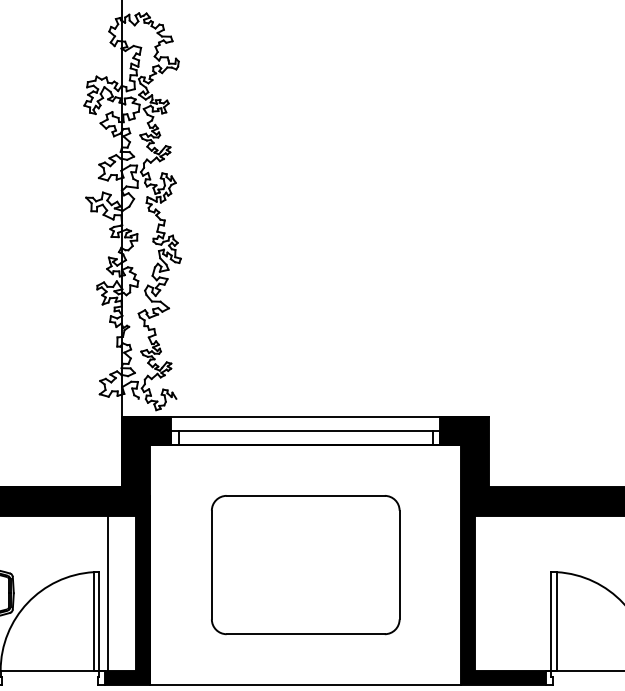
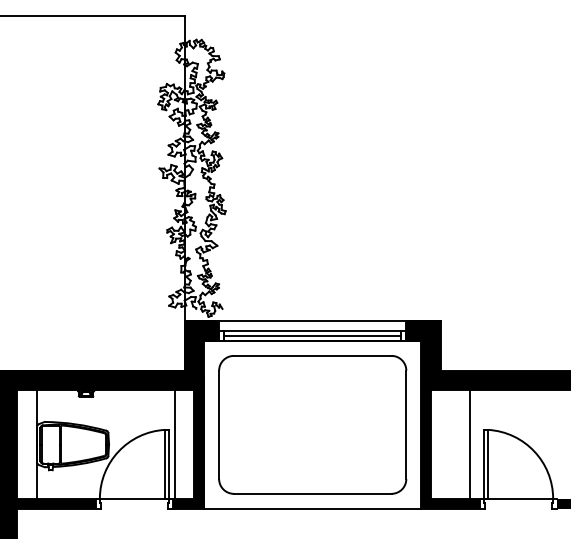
line: (305, 438) -> (312, 336), added
part: (305, 564) -> (312, 424), size x1.43
line: (531, 593) -> (470, 444), added

